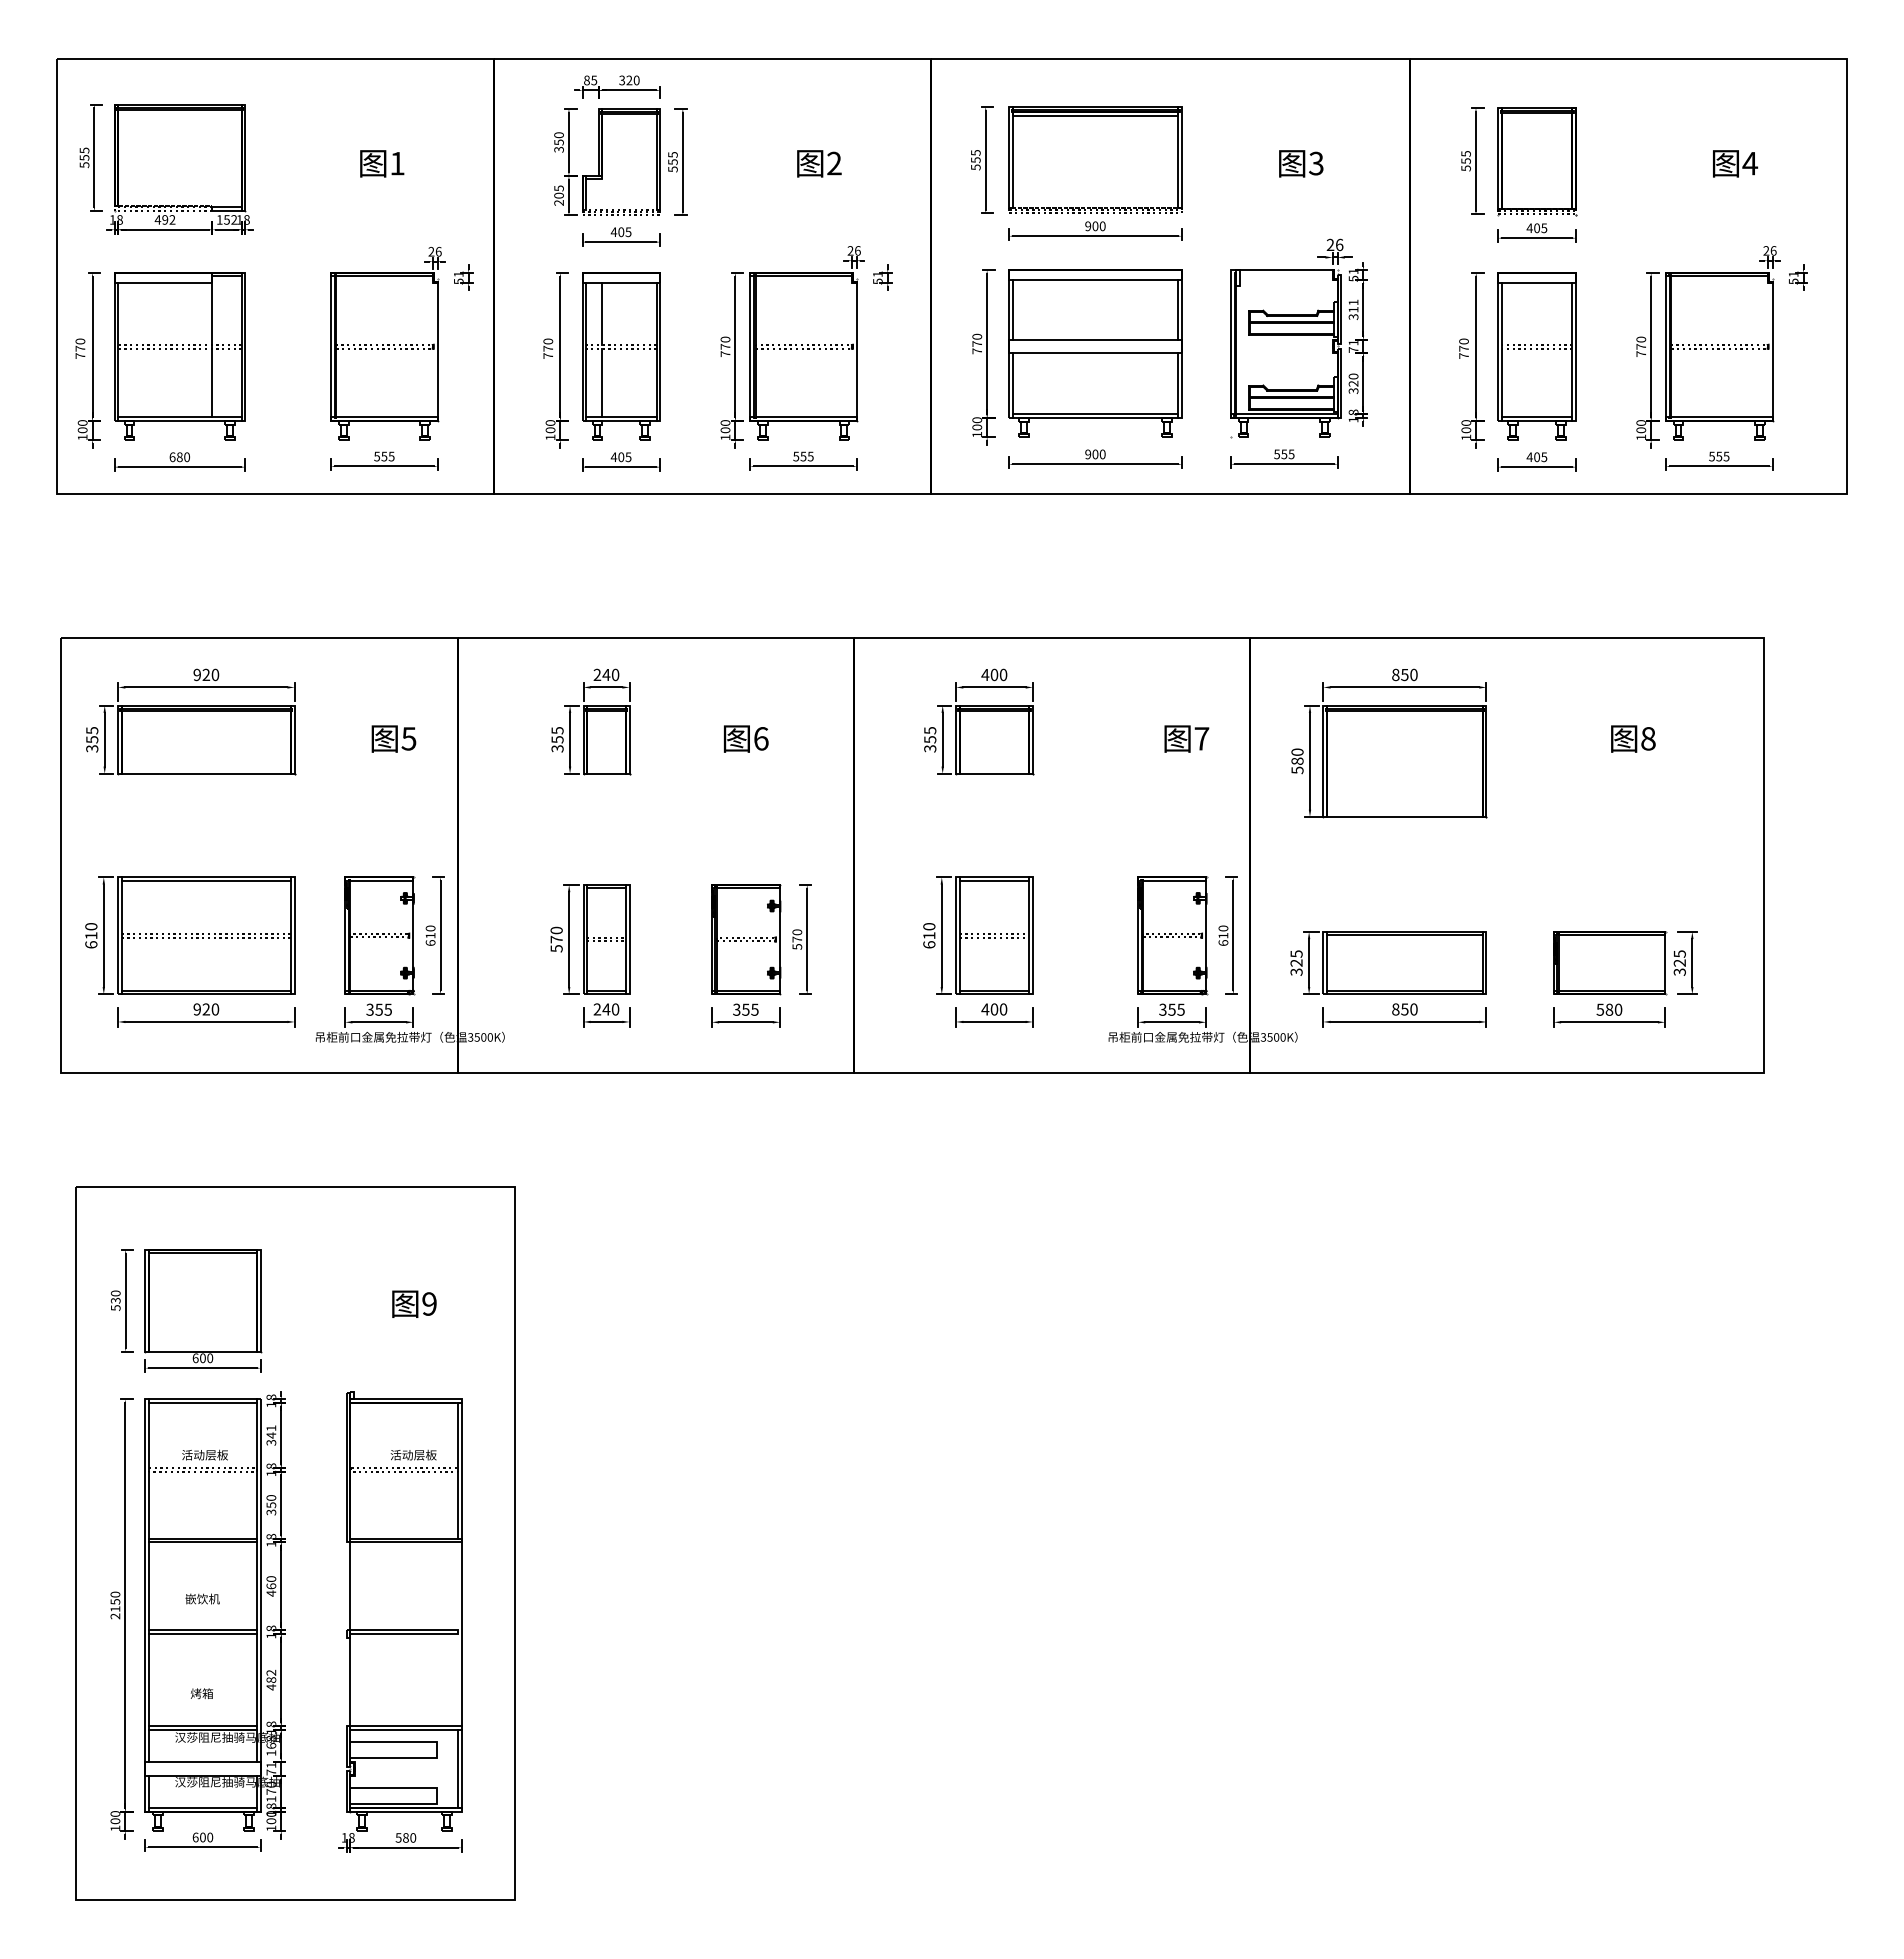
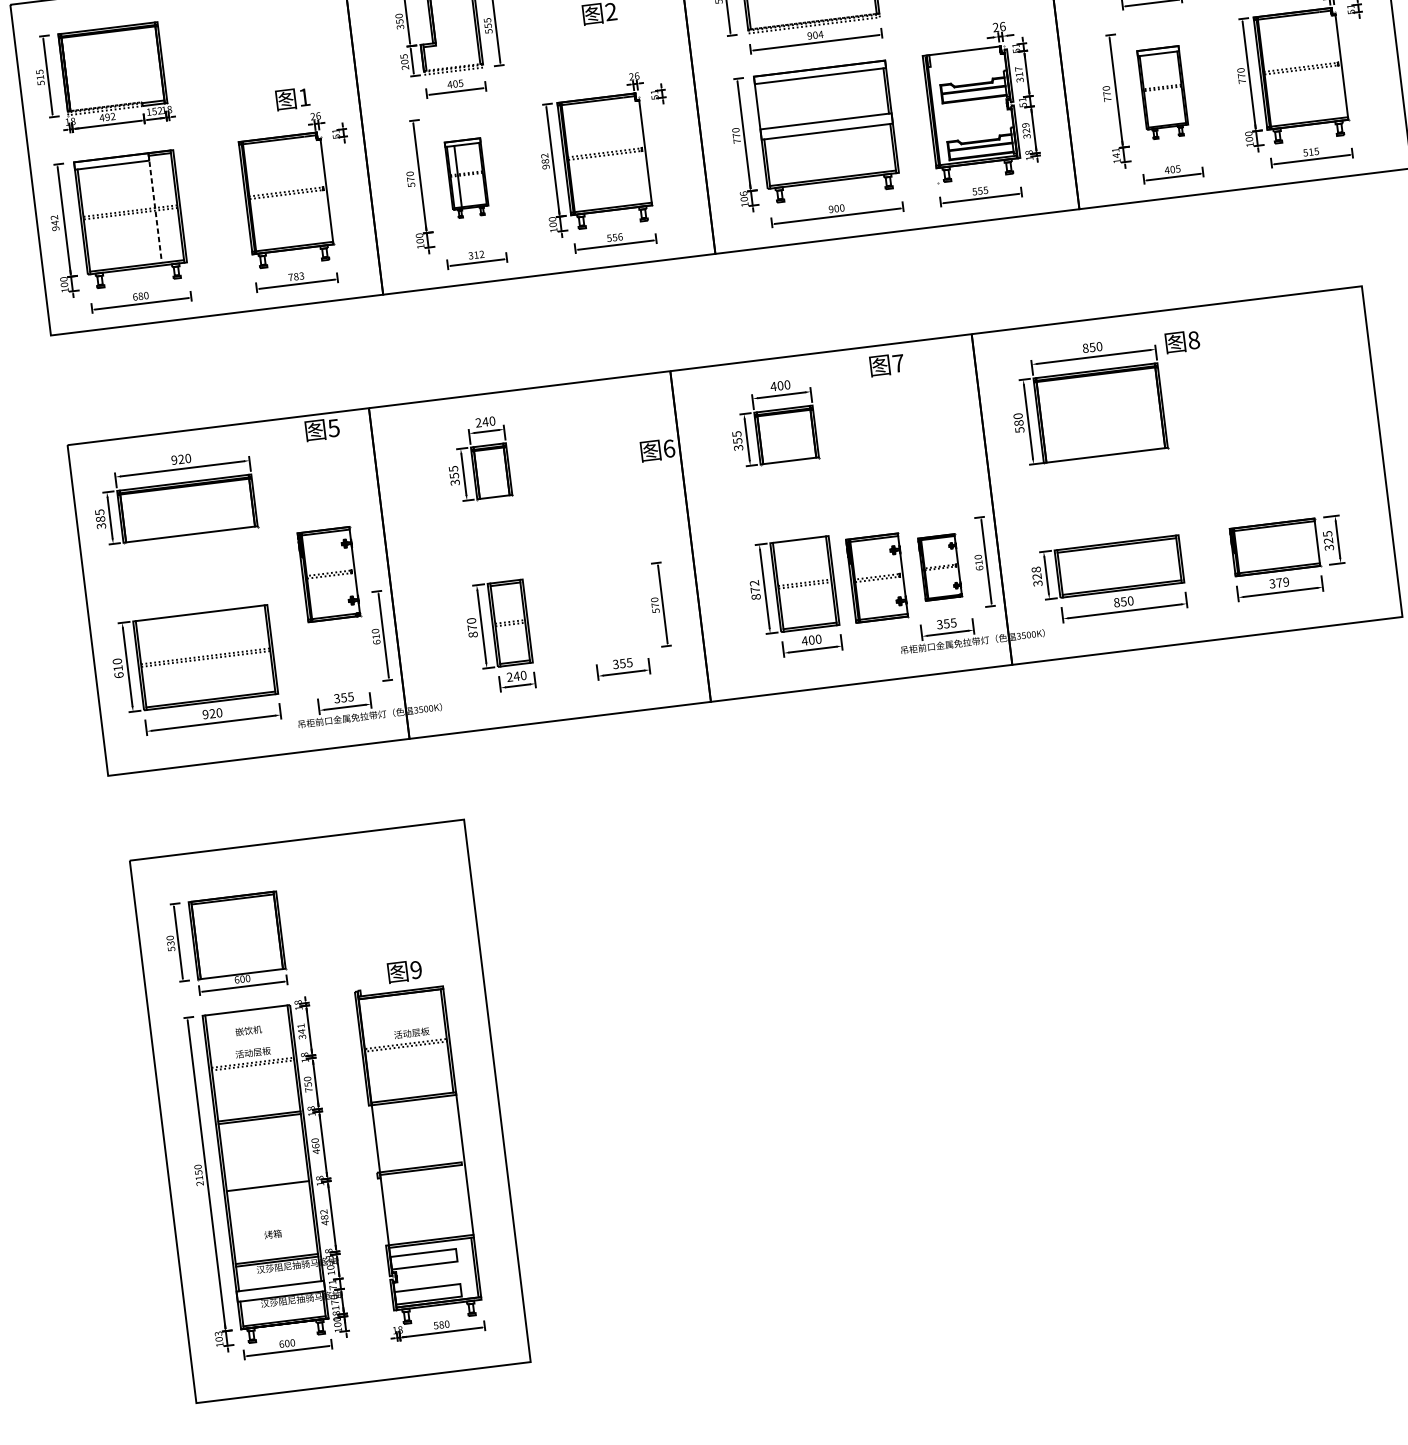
text: (84, 157) -> (40, 77), 555 -> 515
text: (382, 163) -> (293, 98), moved
text: (1102, 226) -> (820, 34), 900 -> 904
text: (1353, 302) -> (1018, 69), 311 -> 317
line: (1012, 309) -> (760, 106), removed
line: (212, 345) -> (155, 208), solid -> dashed
text: (725, 346) -> (545, 161), 770 -> 982
text: (80, 348) -> (55, 222), 770 -> 942
text: (1353, 349) -> (1023, 104), 71 -> 51
text: (548, 355) -> (411, 184), 770 -> 570
part: (621, 356) -> (467, 178), size x0.6
part: (1536, 356) -> (1162, 93), size x0.7
text: (1353, 376) -> (1025, 125), 320 -> 329
text: (976, 420) -> (743, 194), 100 -> 106
text: (1466, 426) -> (1116, 152), 100 -> 141
text: (384, 456) -> (296, 276), 555 -> 783
text: (810, 456) -> (620, 236), 555 -> 556
text: (1719, 456) -> (1311, 152), 555 -> 515
text: (620, 457) -> (475, 255), 405 -> 312
text: (393, 738) -> (322, 429), moved
text: (746, 738) -> (657, 449), moved
text: (1186, 738) -> (886, 364), moved
text: (1633, 738) -> (1182, 341), moved
text: (92, 739) -> (100, 519), 355 -> 385
line: (206, 880) -> (200, 615), removed
line: (994, 880) -> (799, 542), removed
part: (379, 935) -> (329, 574), moved
text: (929, 935) -> (755, 589), 610 -> 872
part: (1172, 935) -> (940, 567), size x0.7
part: (746, 939) -> (877, 578), moved
text: (556, 948) -> (473, 634), 570 -> 870
text: (1296, 953) -> (1036, 569), 325 -> 328
text: (1609, 1009) -> (1279, 582), 580 -> 379
text: (414, 1303) -> (404, 971), moved
line: (202, 1402) -> (246, 1012), removed
text: (271, 1512) -> (309, 1090), 350 -> 750
text: (202, 1598) -> (248, 1030), moved
line: (202, 1633) -> (267, 1188), removed
text: (270, 1741) -> (329, 1264), 168 -> 102
text: (115, 1813) -> (218, 1333), 100 -> 103

